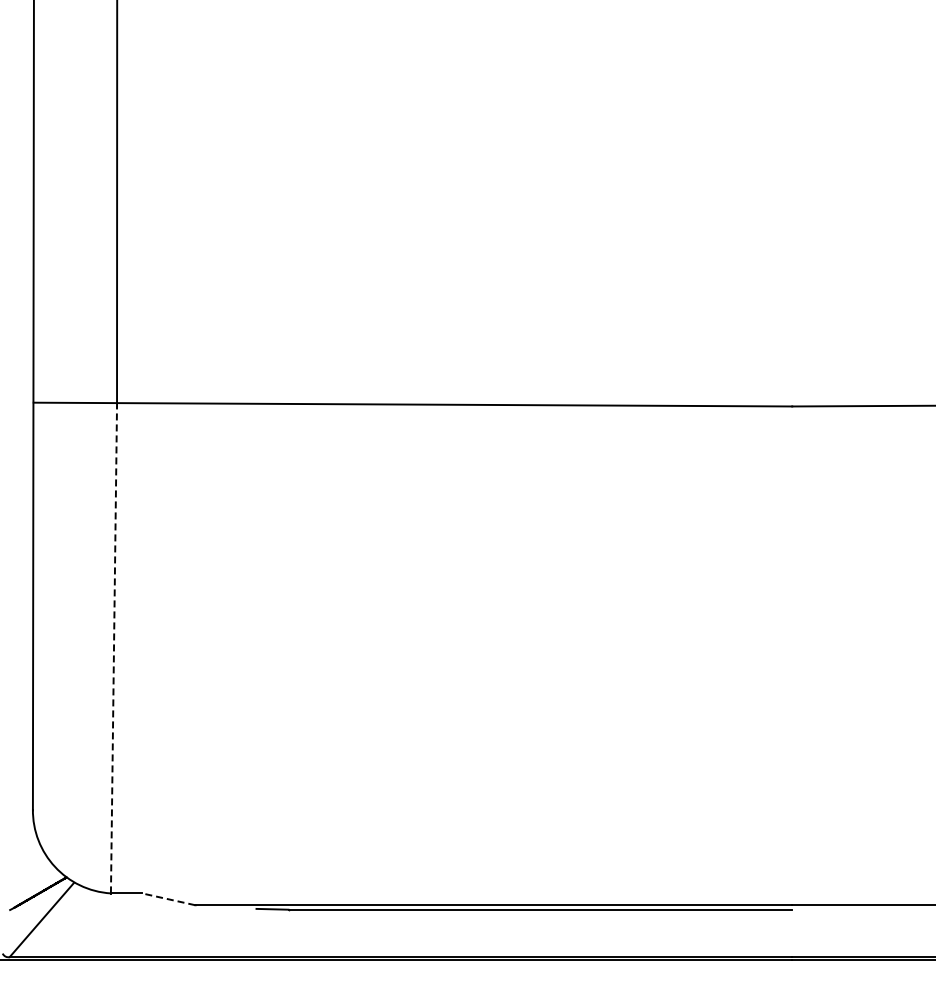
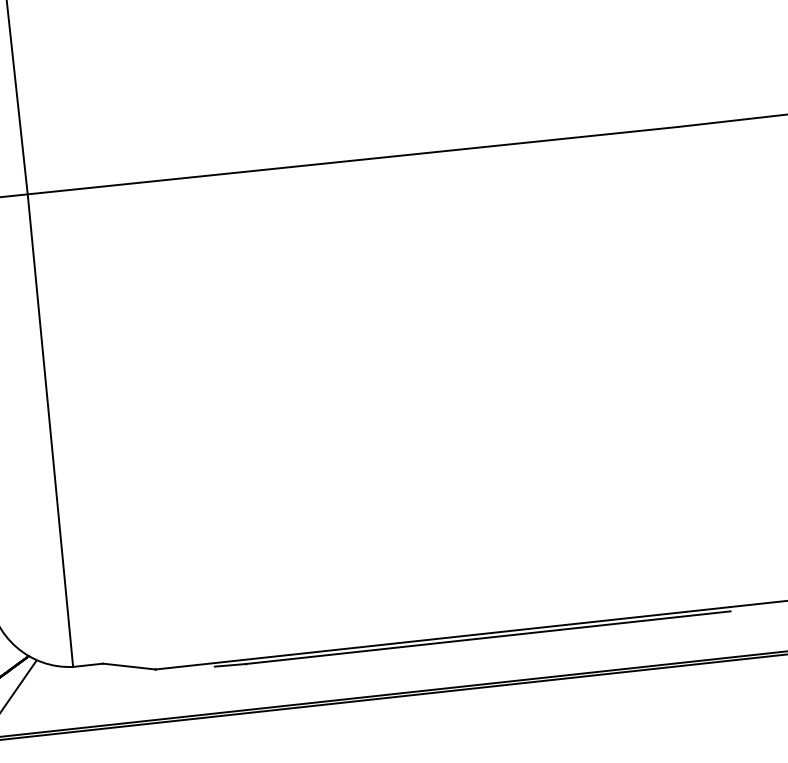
line: (113, 649) -> (50, 431), dashed -> solid
line: (168, 899) -> (129, 666), dashed -> solid

